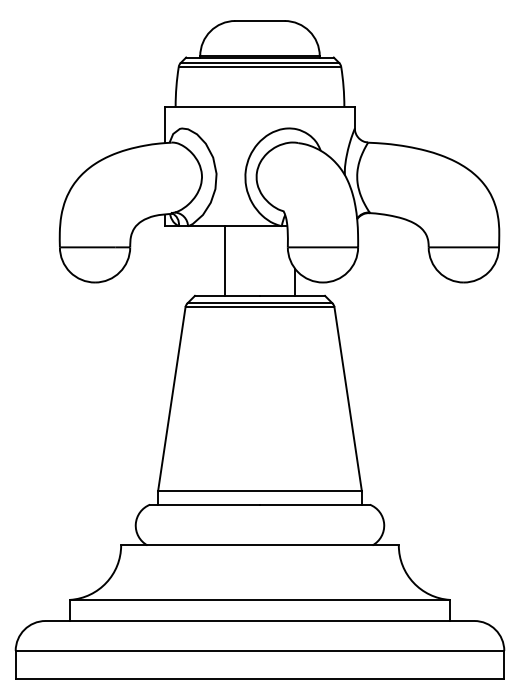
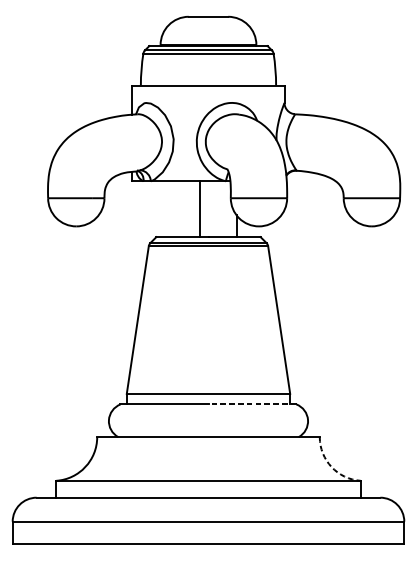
line: (224, 260) -> (199, 208), moved
line: (314, 504) -> (252, 404), solid -> dashed
arc: (413, 582) -> (331, 466), solid -> dashed

